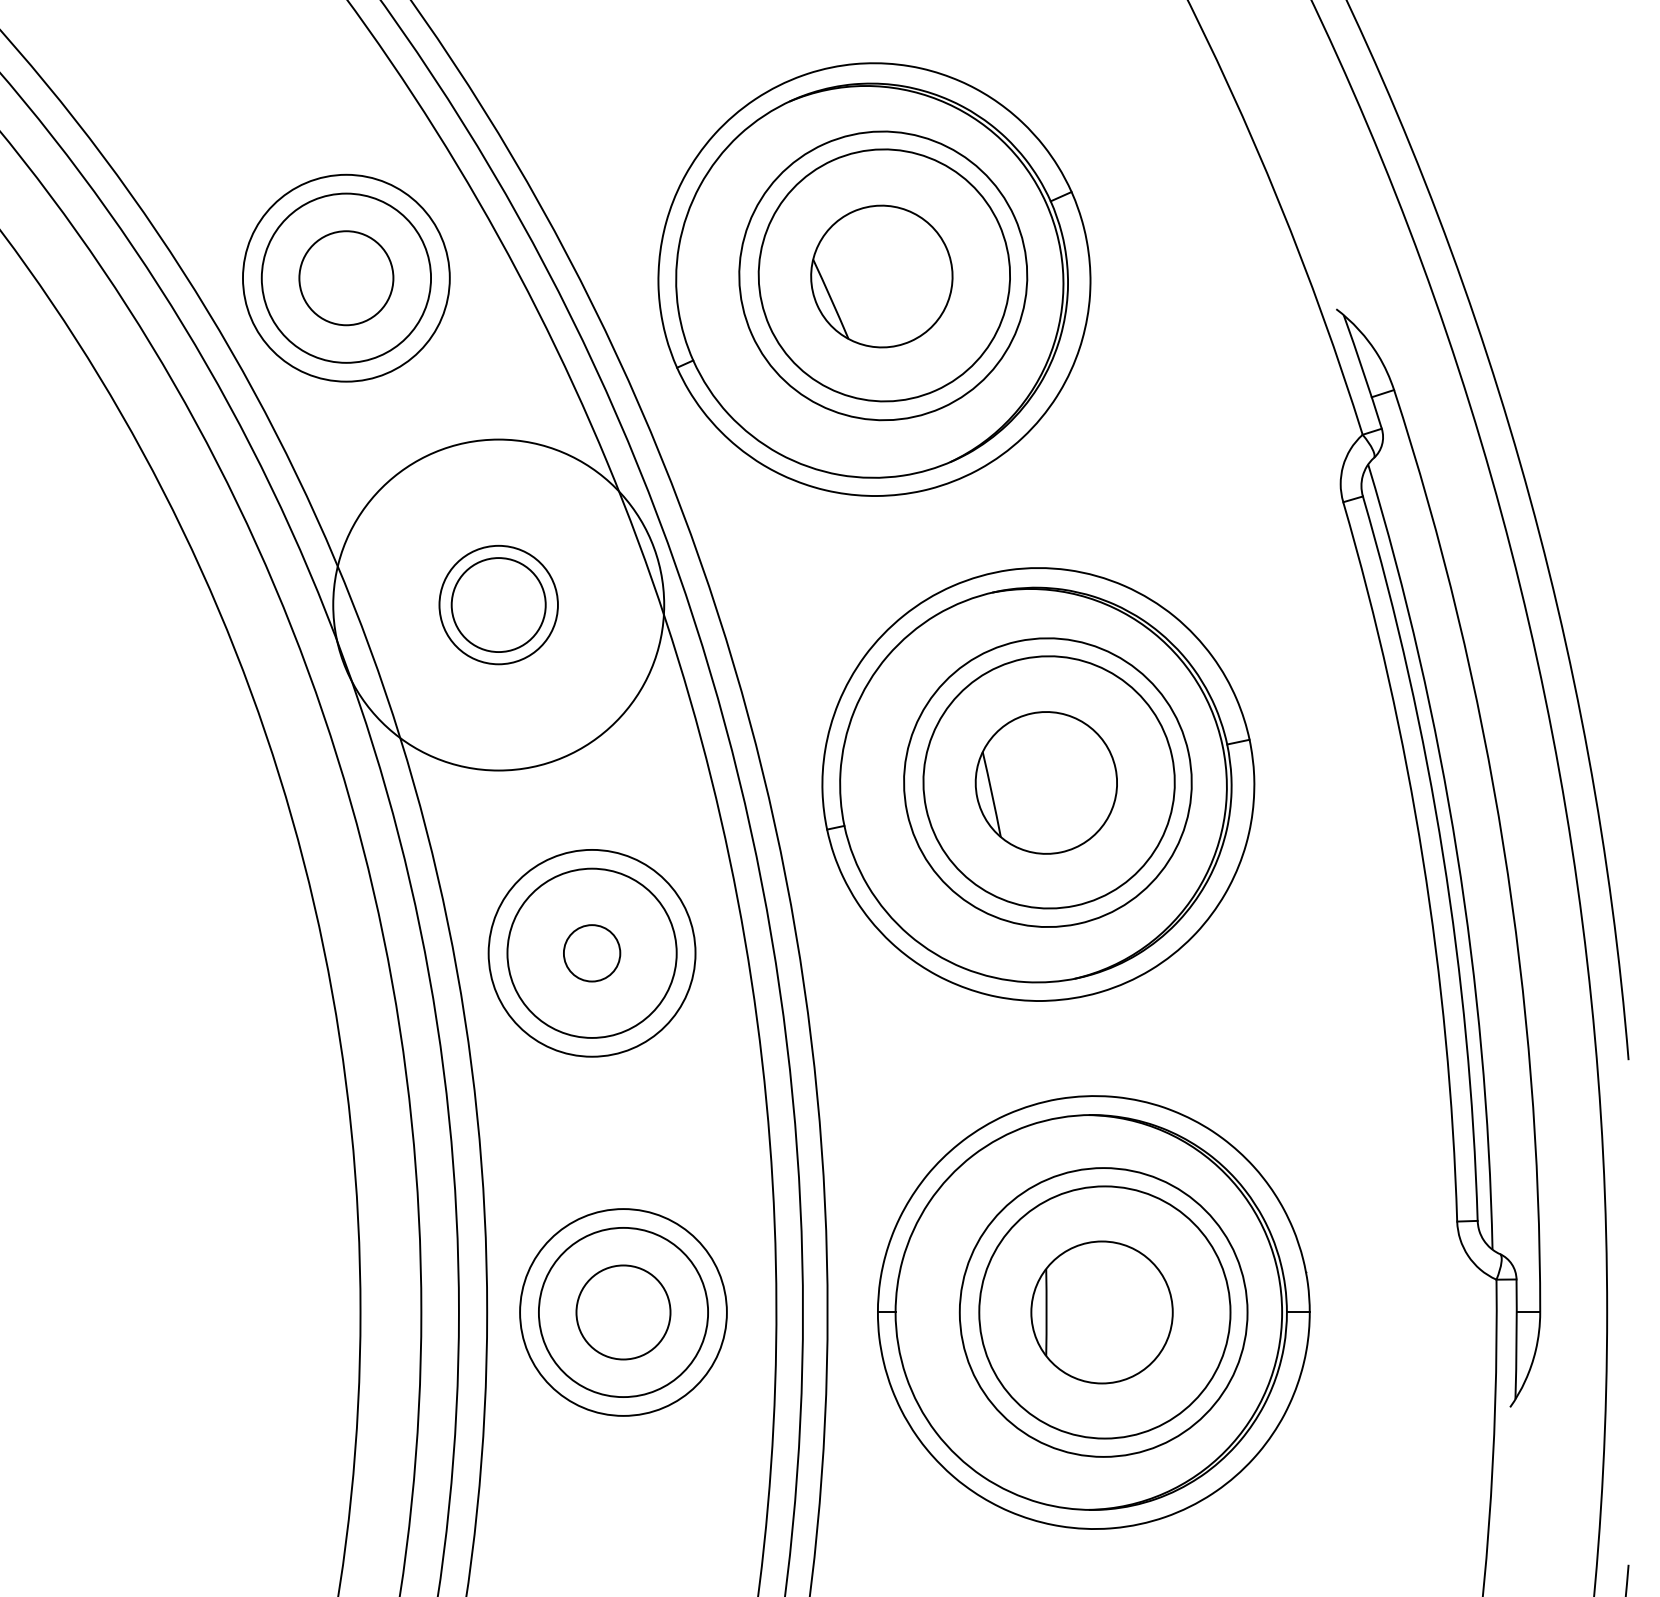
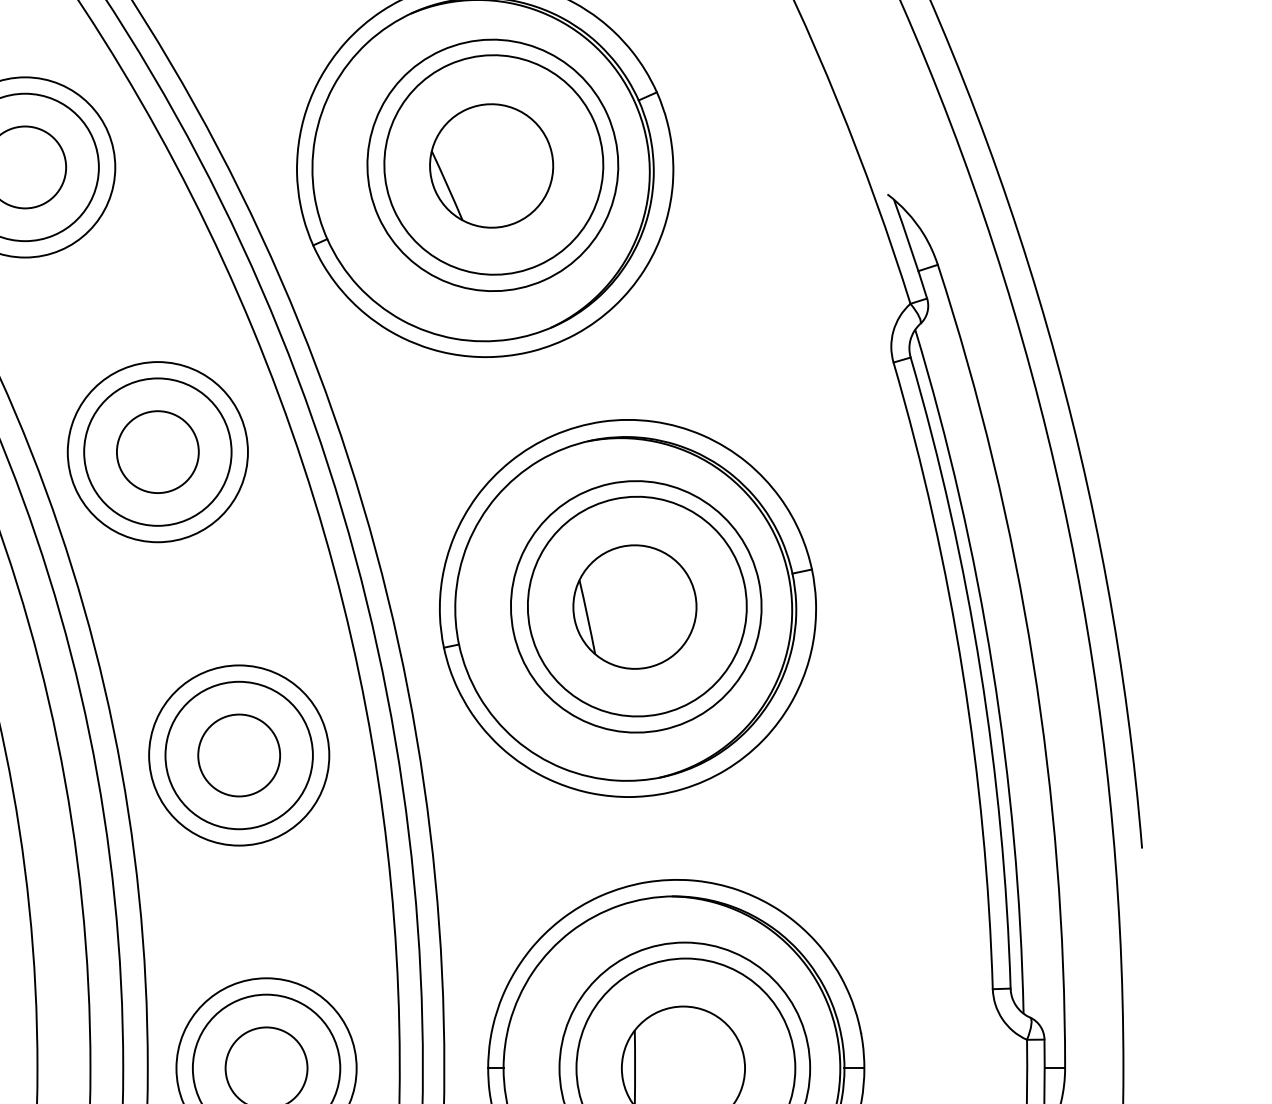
circle: (498, 604) -> (157, 451), size x0.62
circle: (498, 604) -> (157, 451), size x1.43
circle: (592, 953) -> (239, 755), size x1.67

